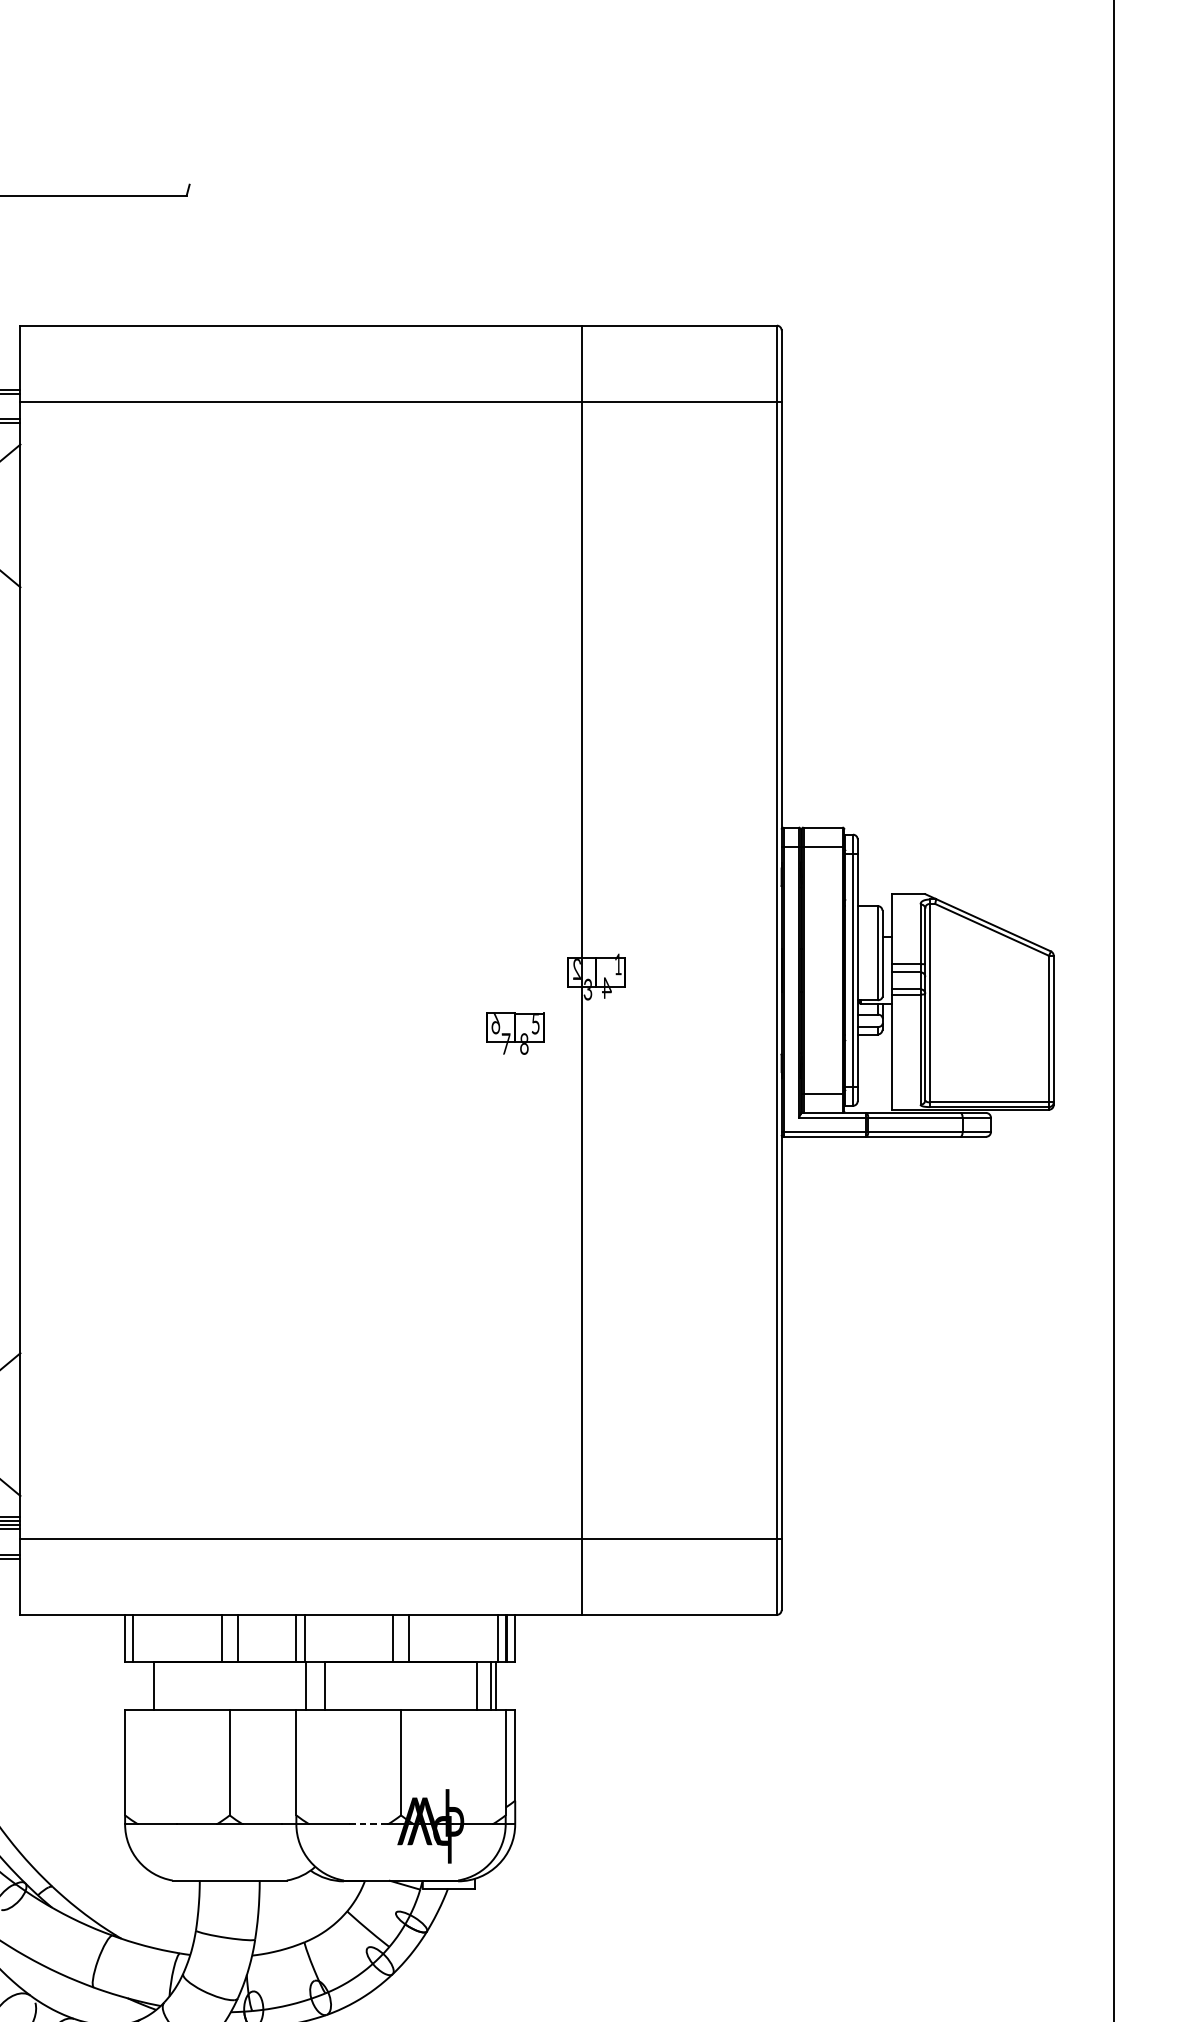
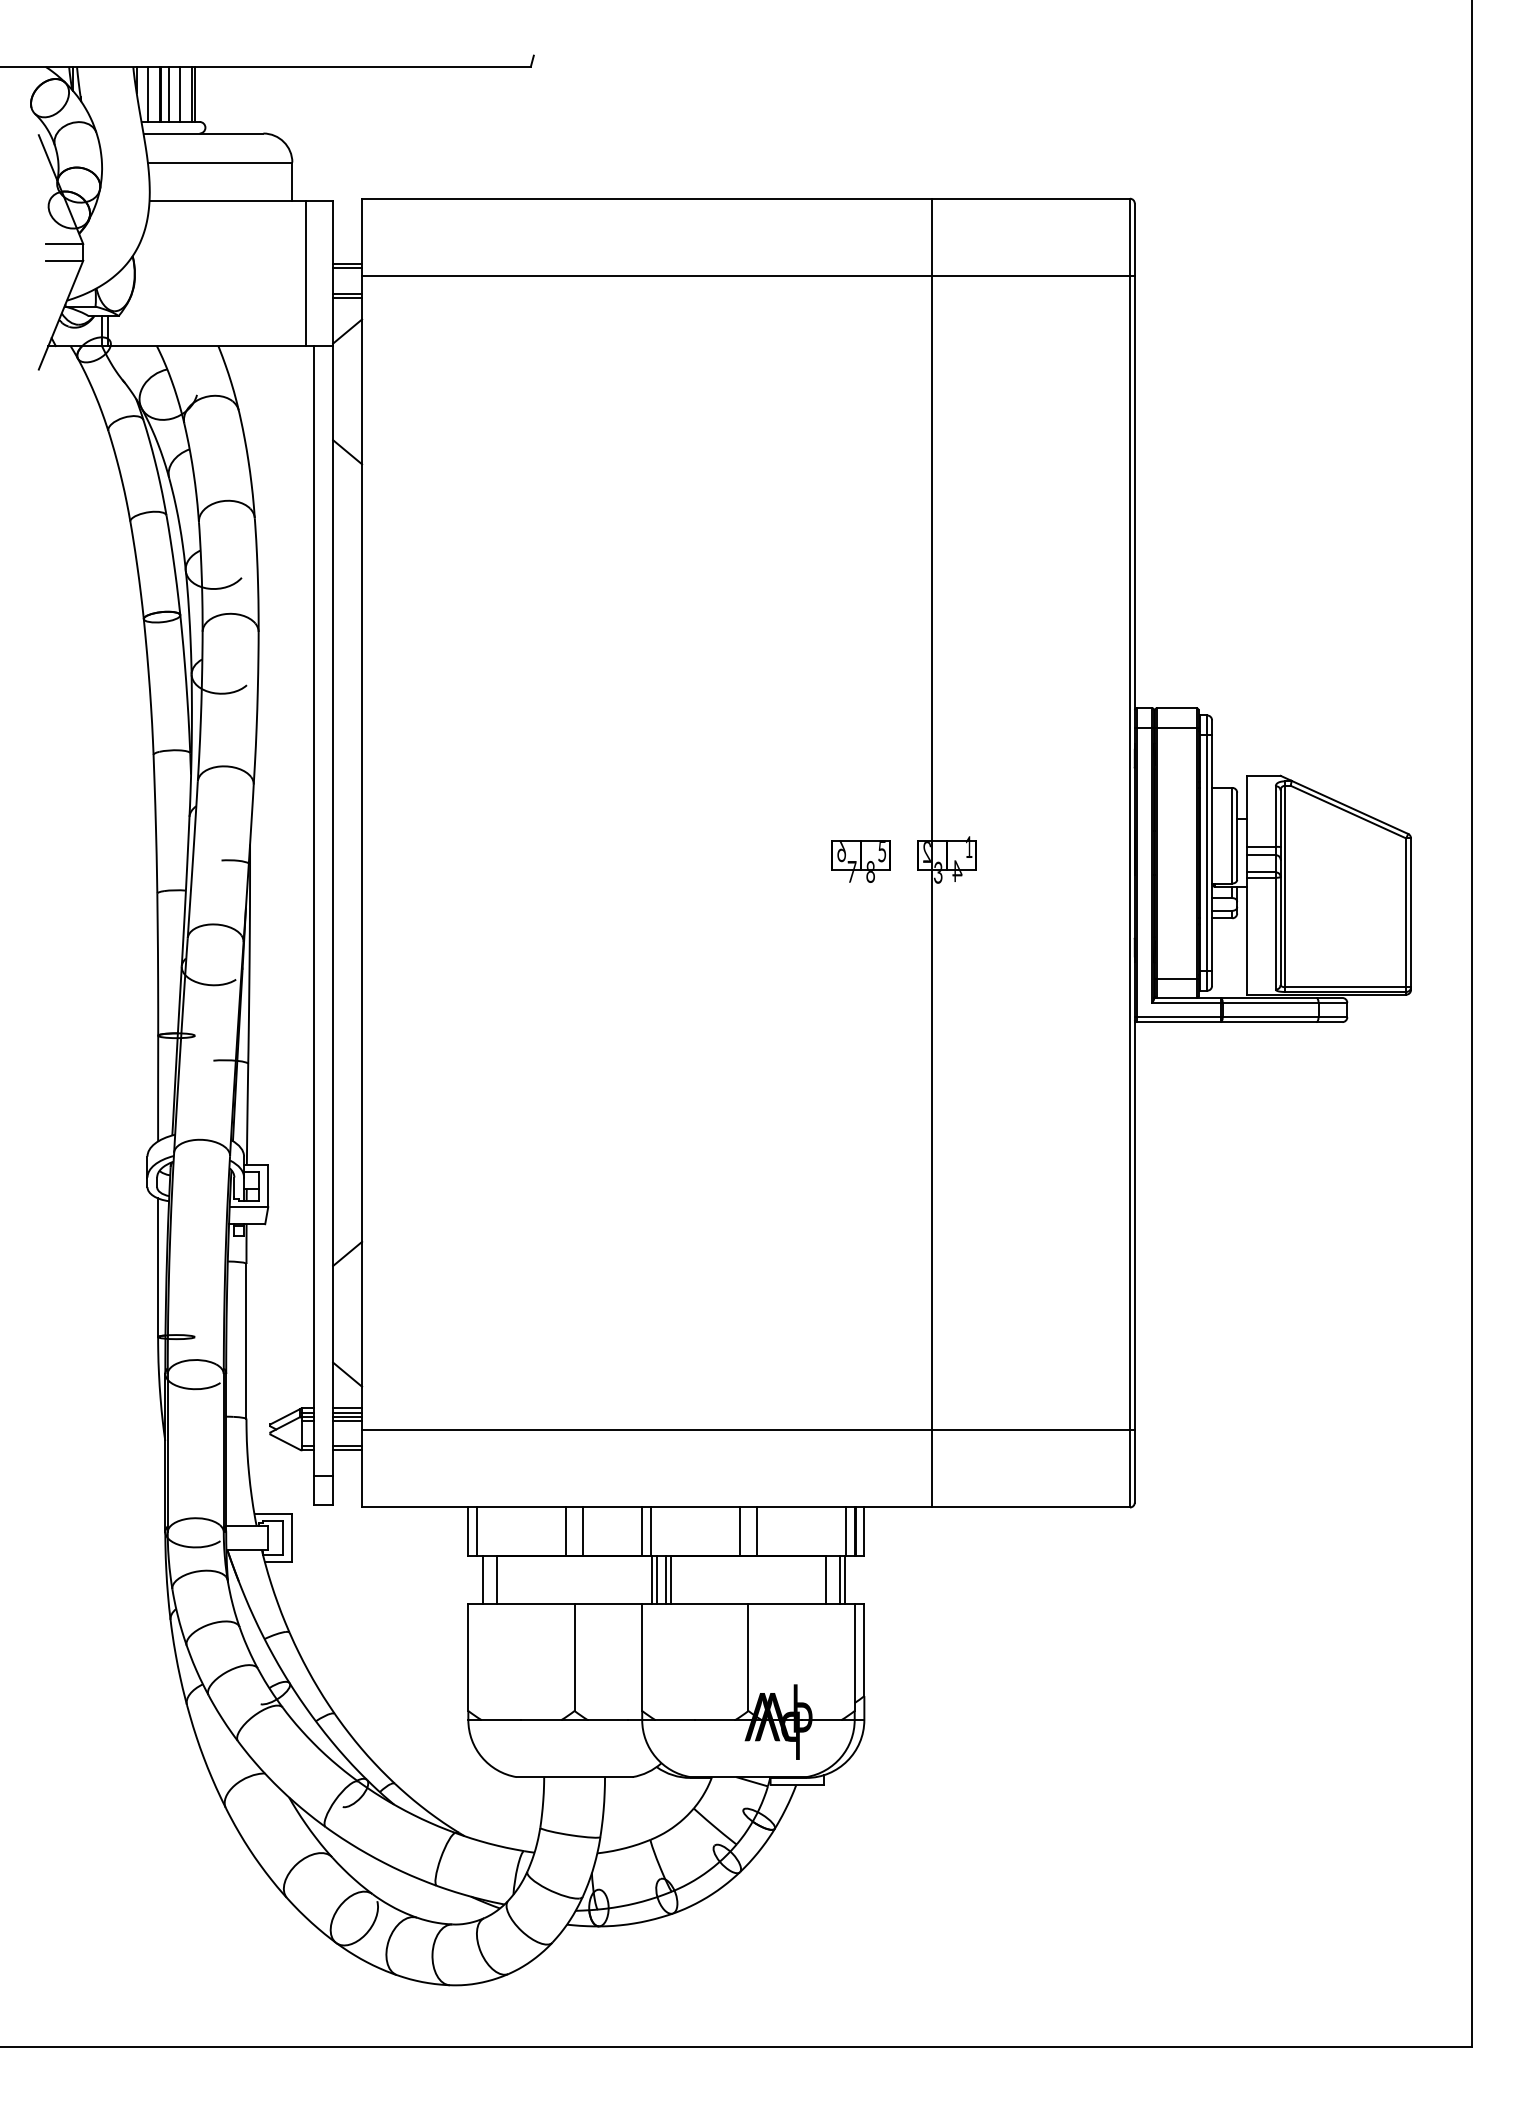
part: (514, 1033) -> (860, 861), moved
line: (140, 1685) -> (483, 1579), added
line: (311, 1685) -> (657, 1579), added
line: (319, 1685) -> (665, 1579), added
line: (368, 1823) -> (715, 1719), dashed -> solid

